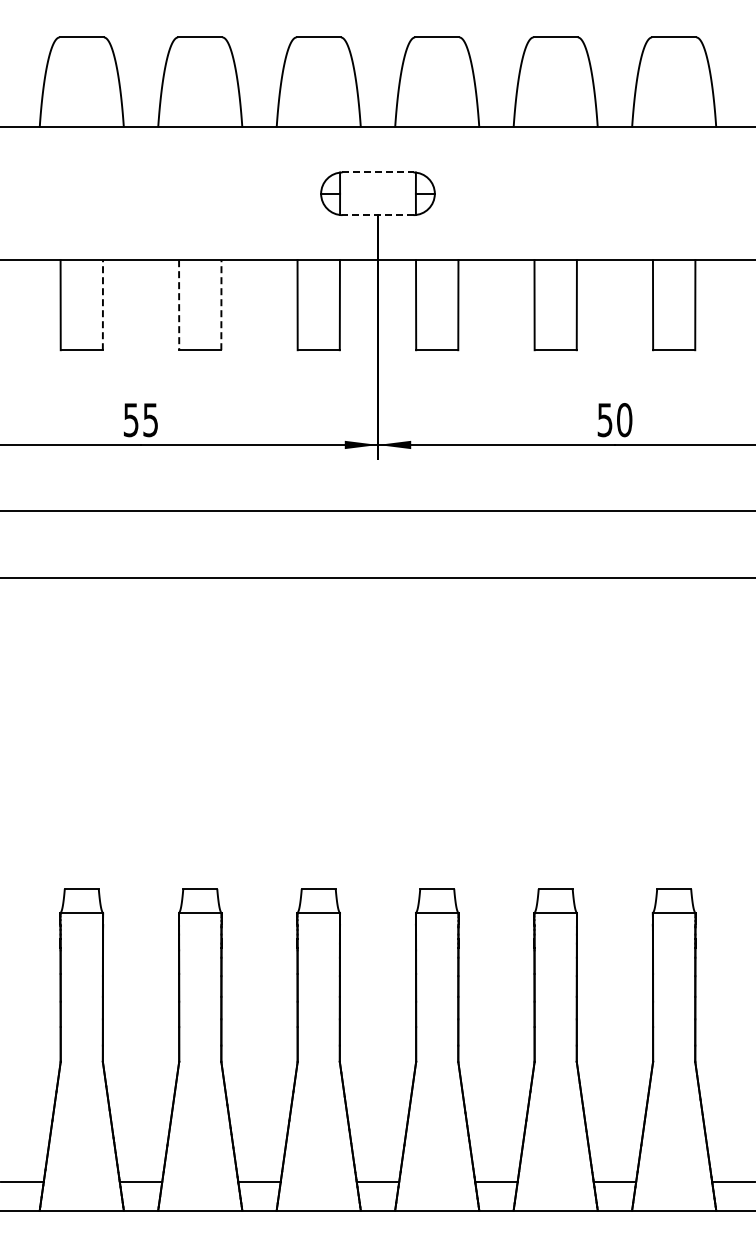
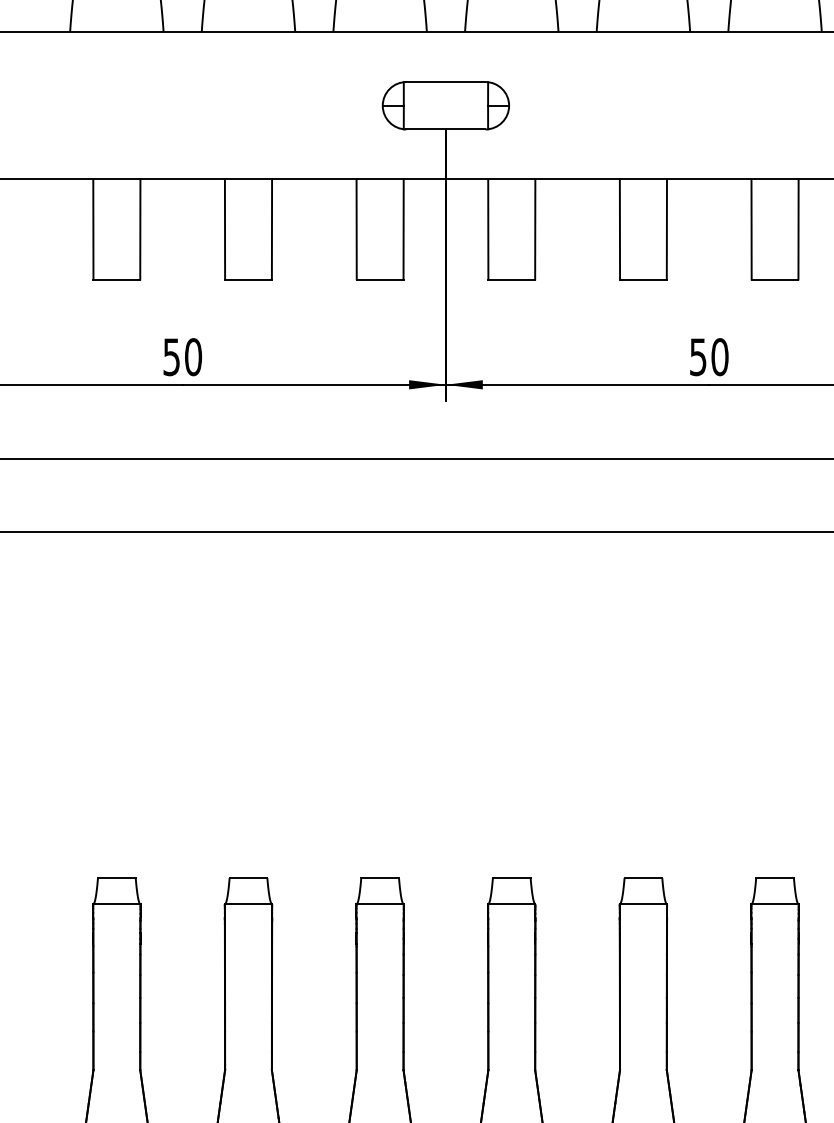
line: (377, 172) -> (445, 82), dashed -> solid
line: (377, 215) -> (445, 129), dashed -> solid
line: (102, 304) -> (139, 228), dashed -> solid
line: (221, 304) -> (272, 228), dashed -> solid
line: (179, 305) -> (225, 229), dashed -> solid
text: (150, 420) -> (193, 357), 55 -> 50

